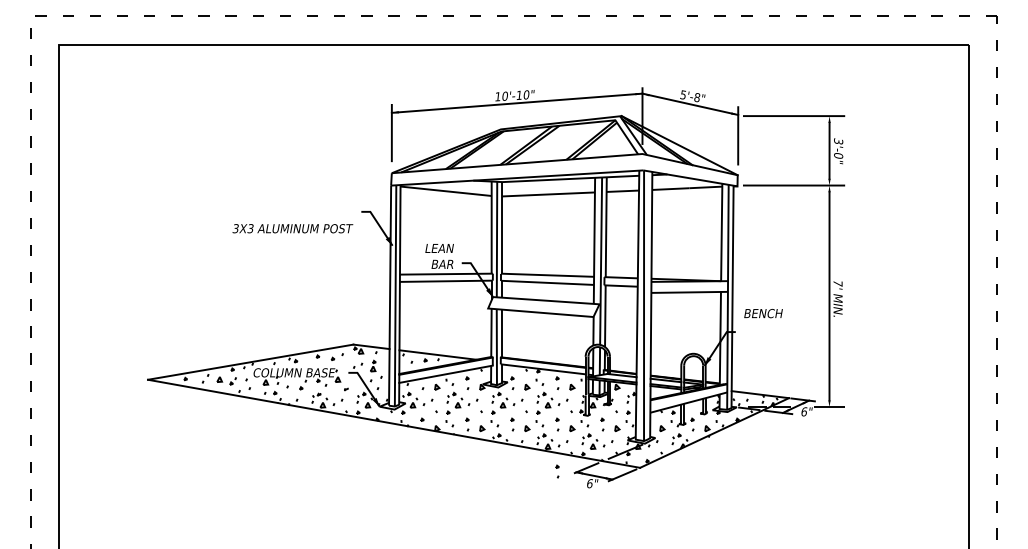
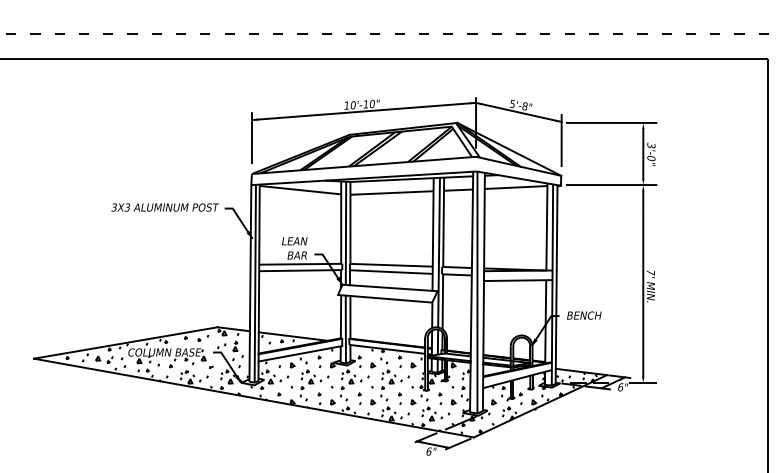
text: (292, 228) -> (164, 207), moved
text: (763, 313) -> (584, 315), moved
part: (557, 471) -> (400, 440), removed

